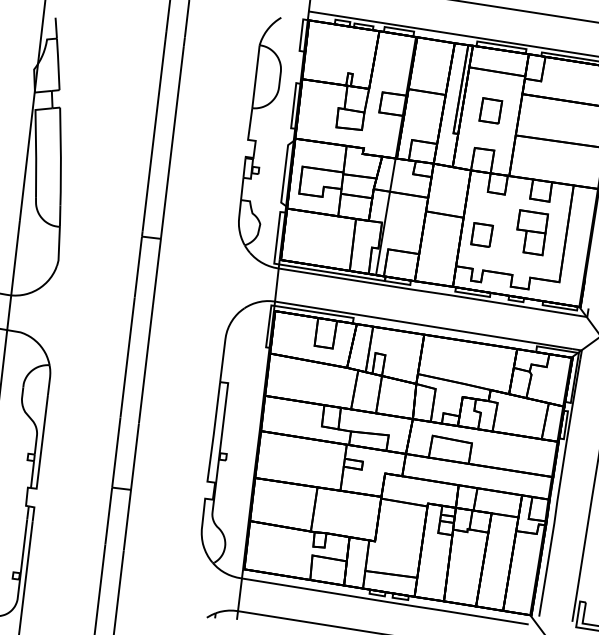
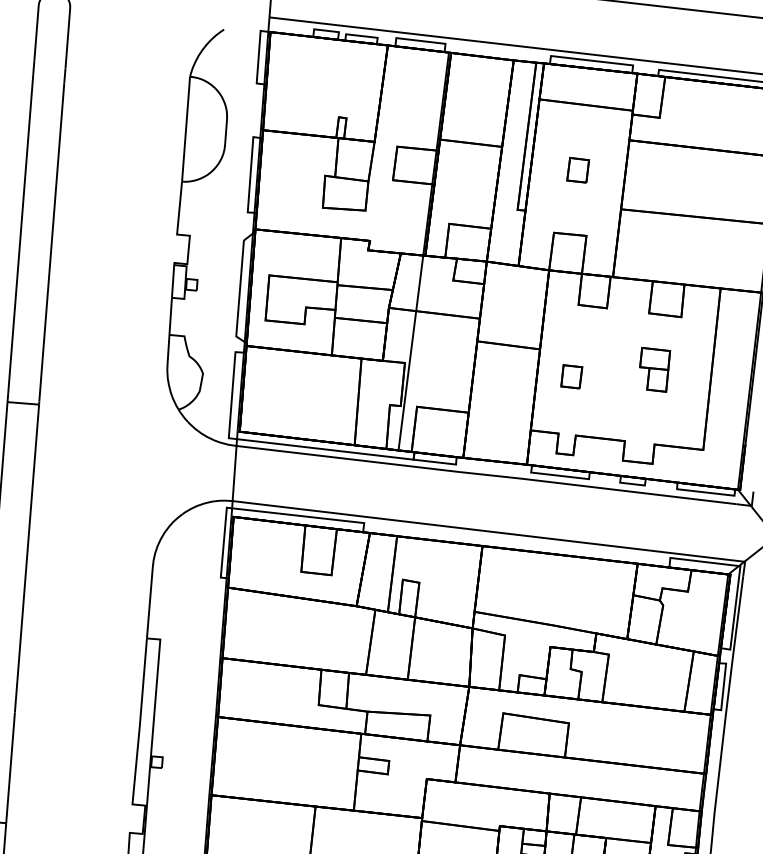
part: (490, 110) -> (577, 169), size x0.6
part: (532, 232) -> (655, 369), size x0.6
part: (481, 234) -> (570, 375), size x0.6

